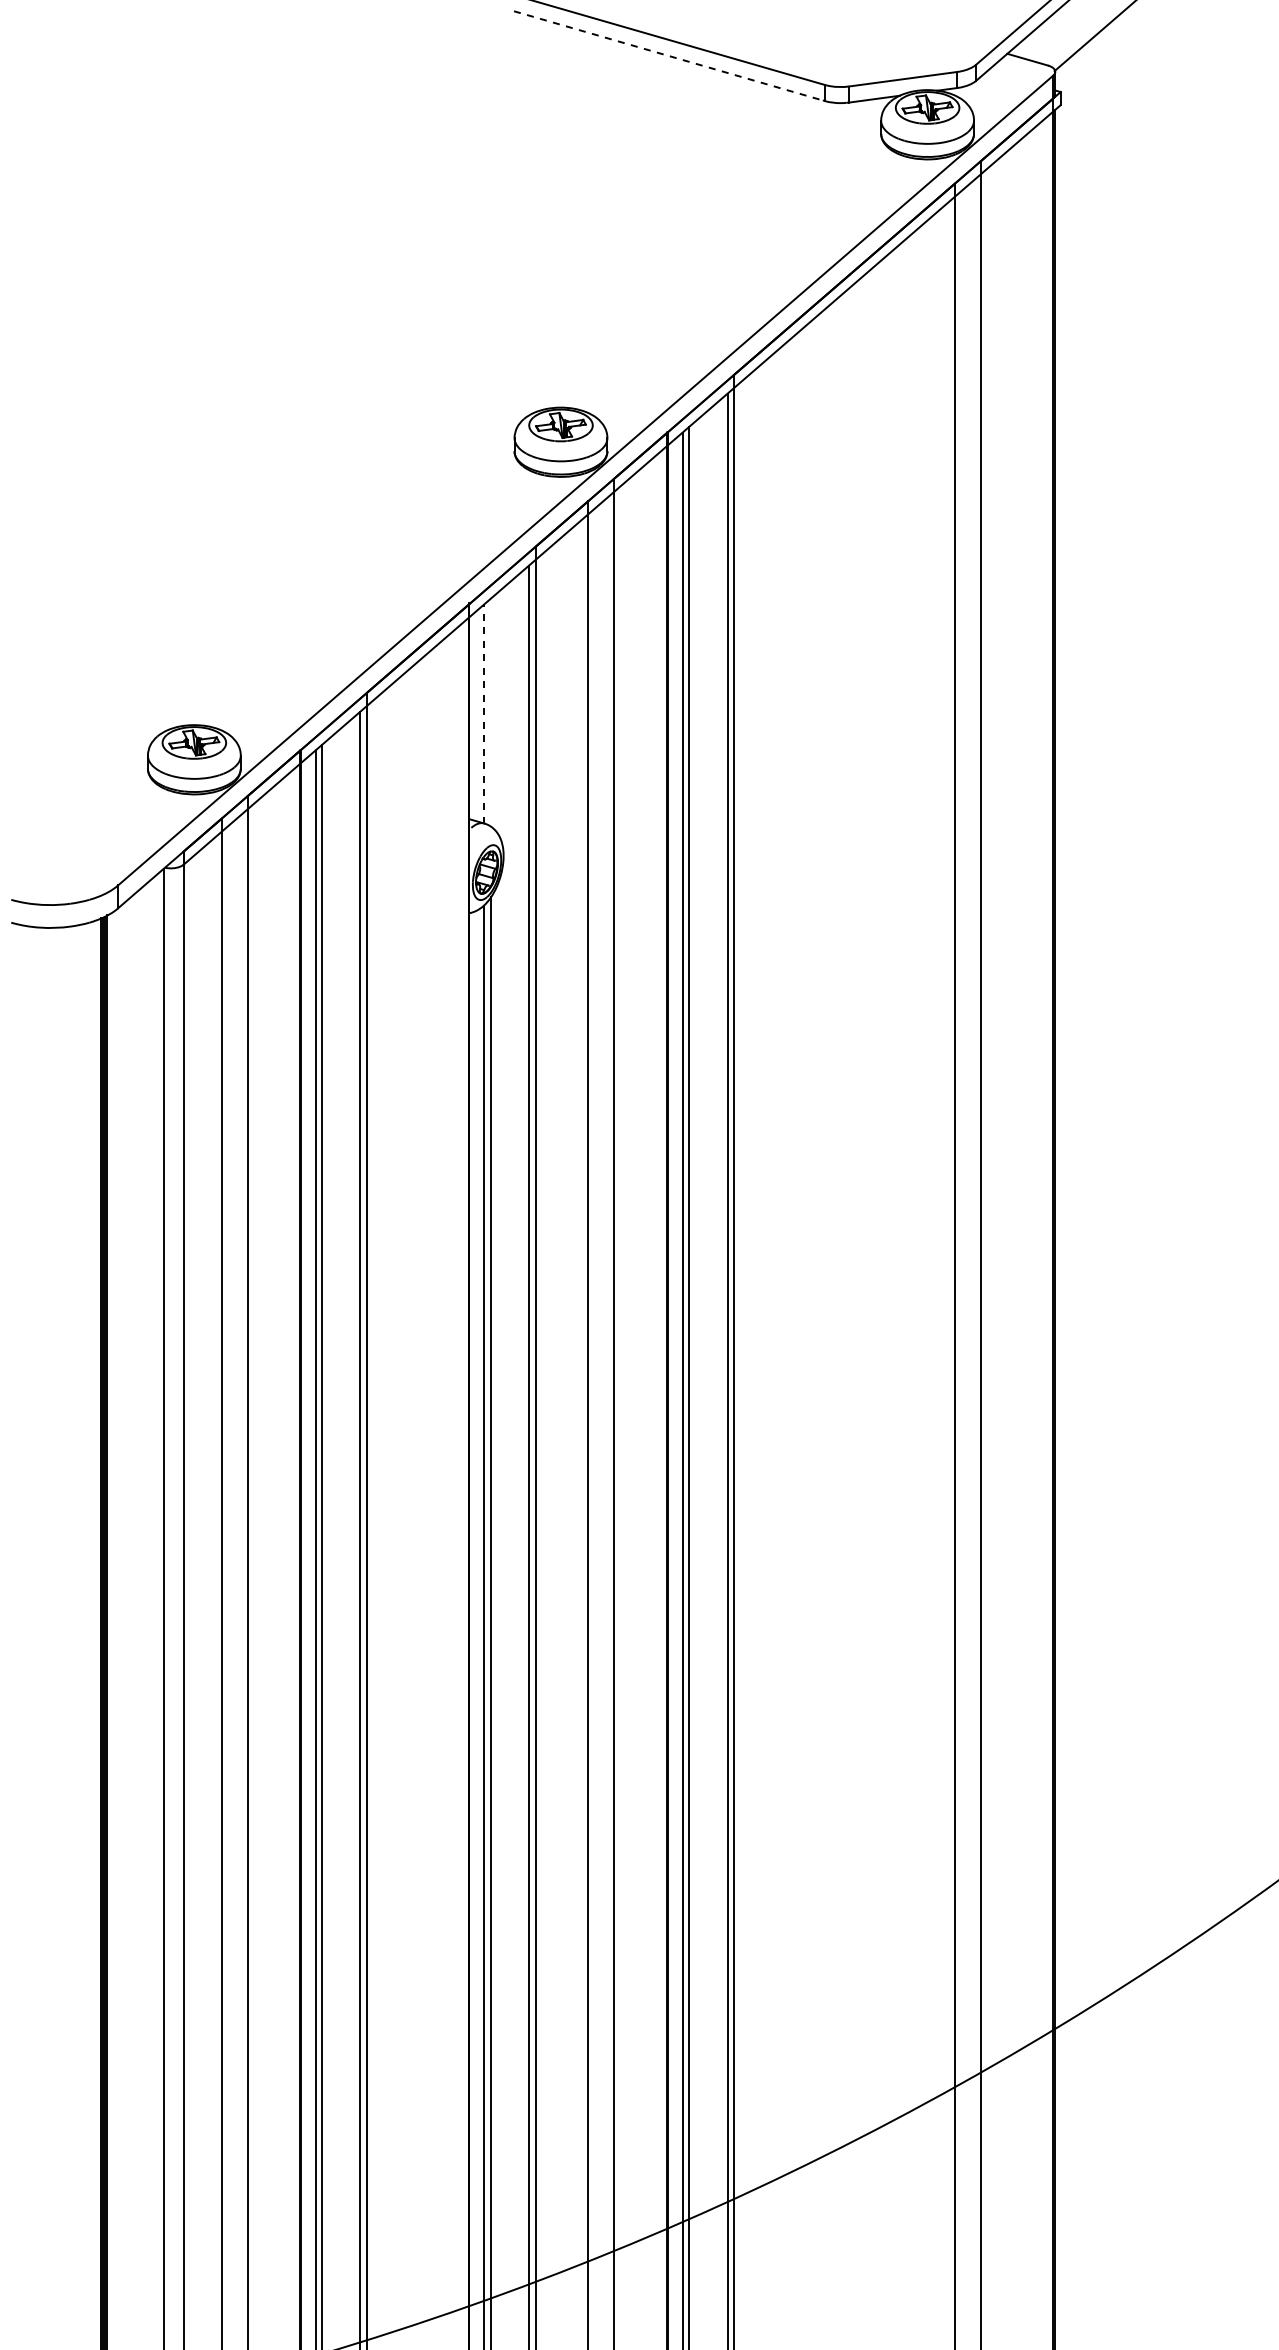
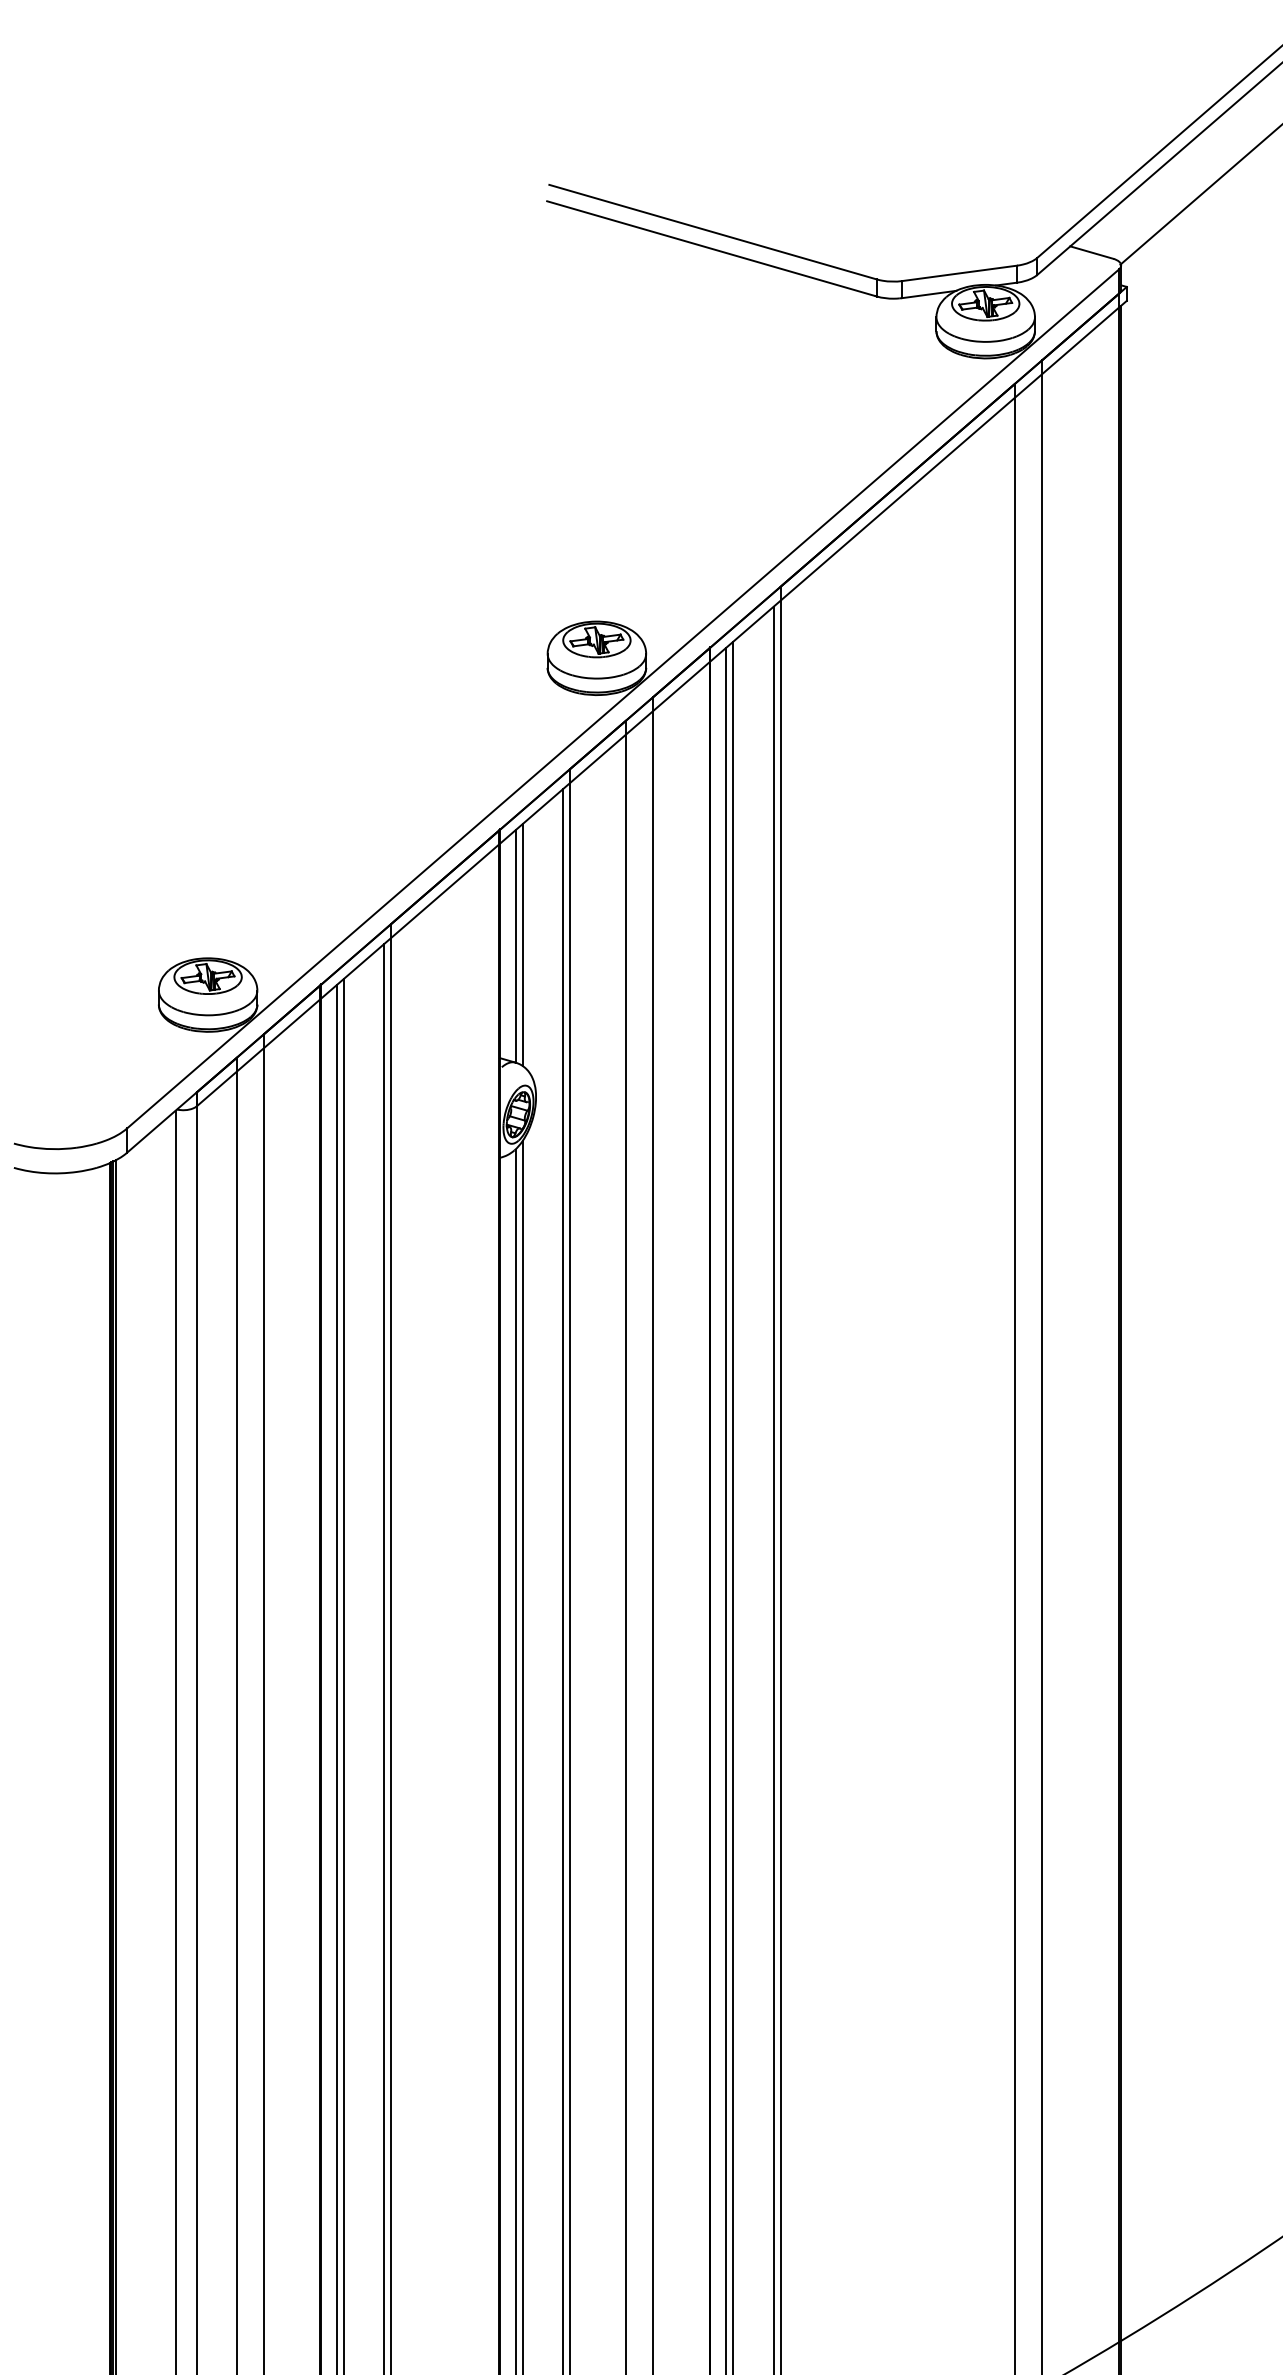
line: (669, 56) -> (711, 249), dashed -> solid
line: (490, 712) -> (522, 944), added
line: (484, 713) -> (515, 945), dashed -> solid

